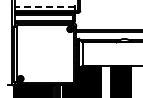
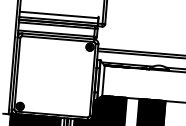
line: (44, 6) -> (58, 14), dashed -> solid

